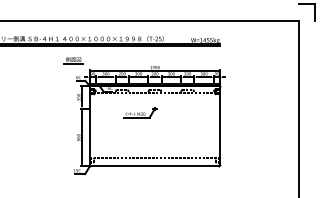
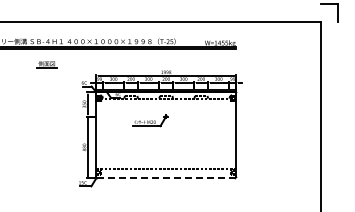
part: (73, 60) -> (46, 64), moved
line: (155, 166) -> (166, 178), solid -> dashed

